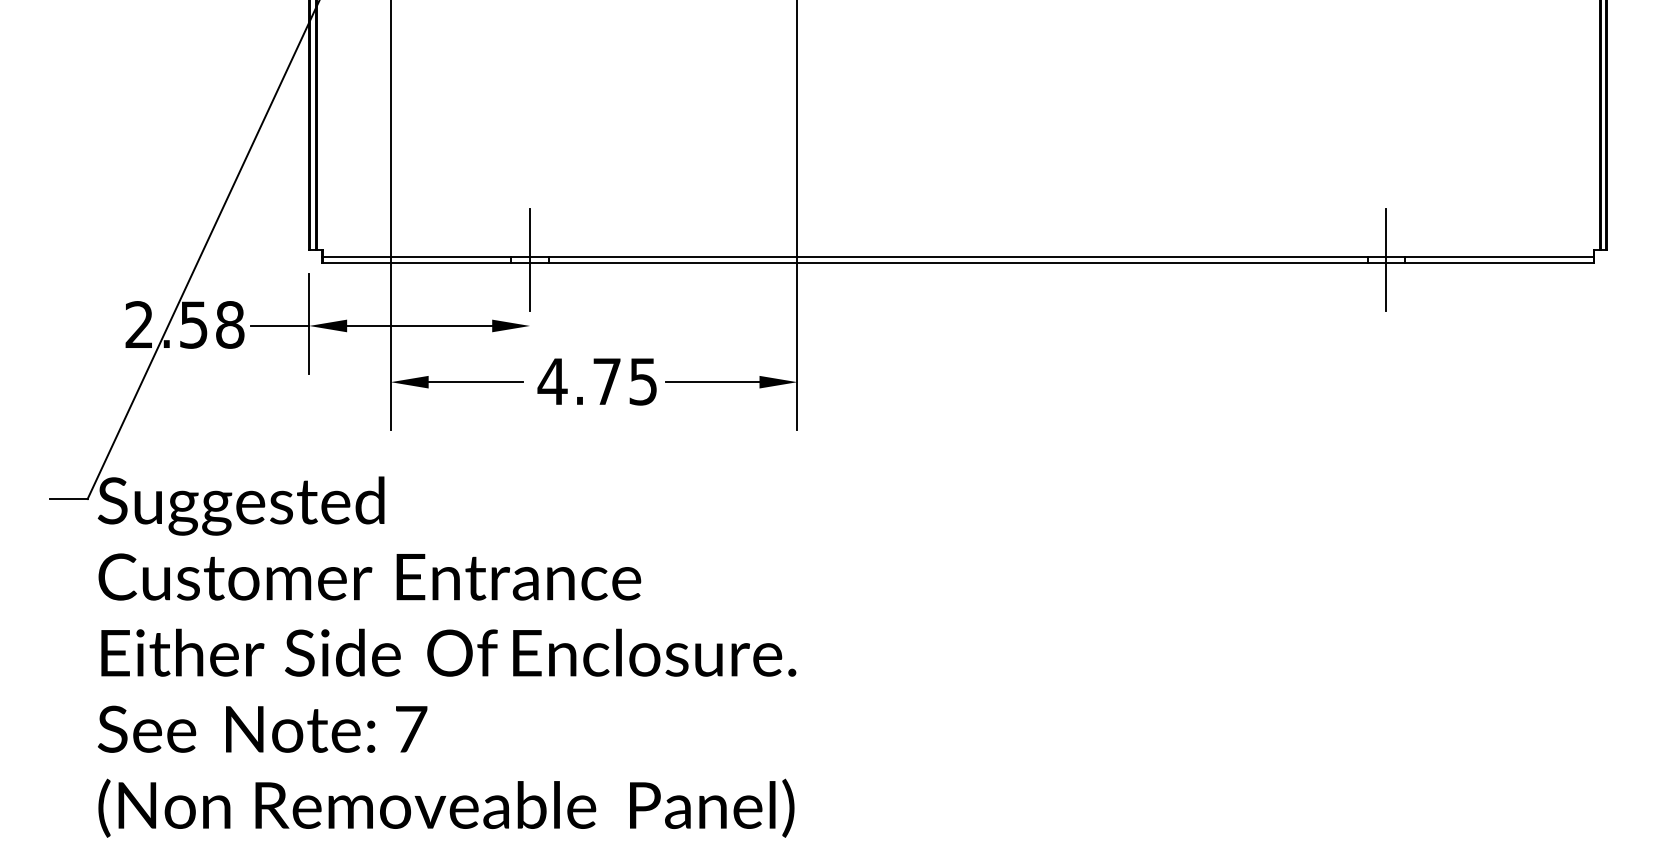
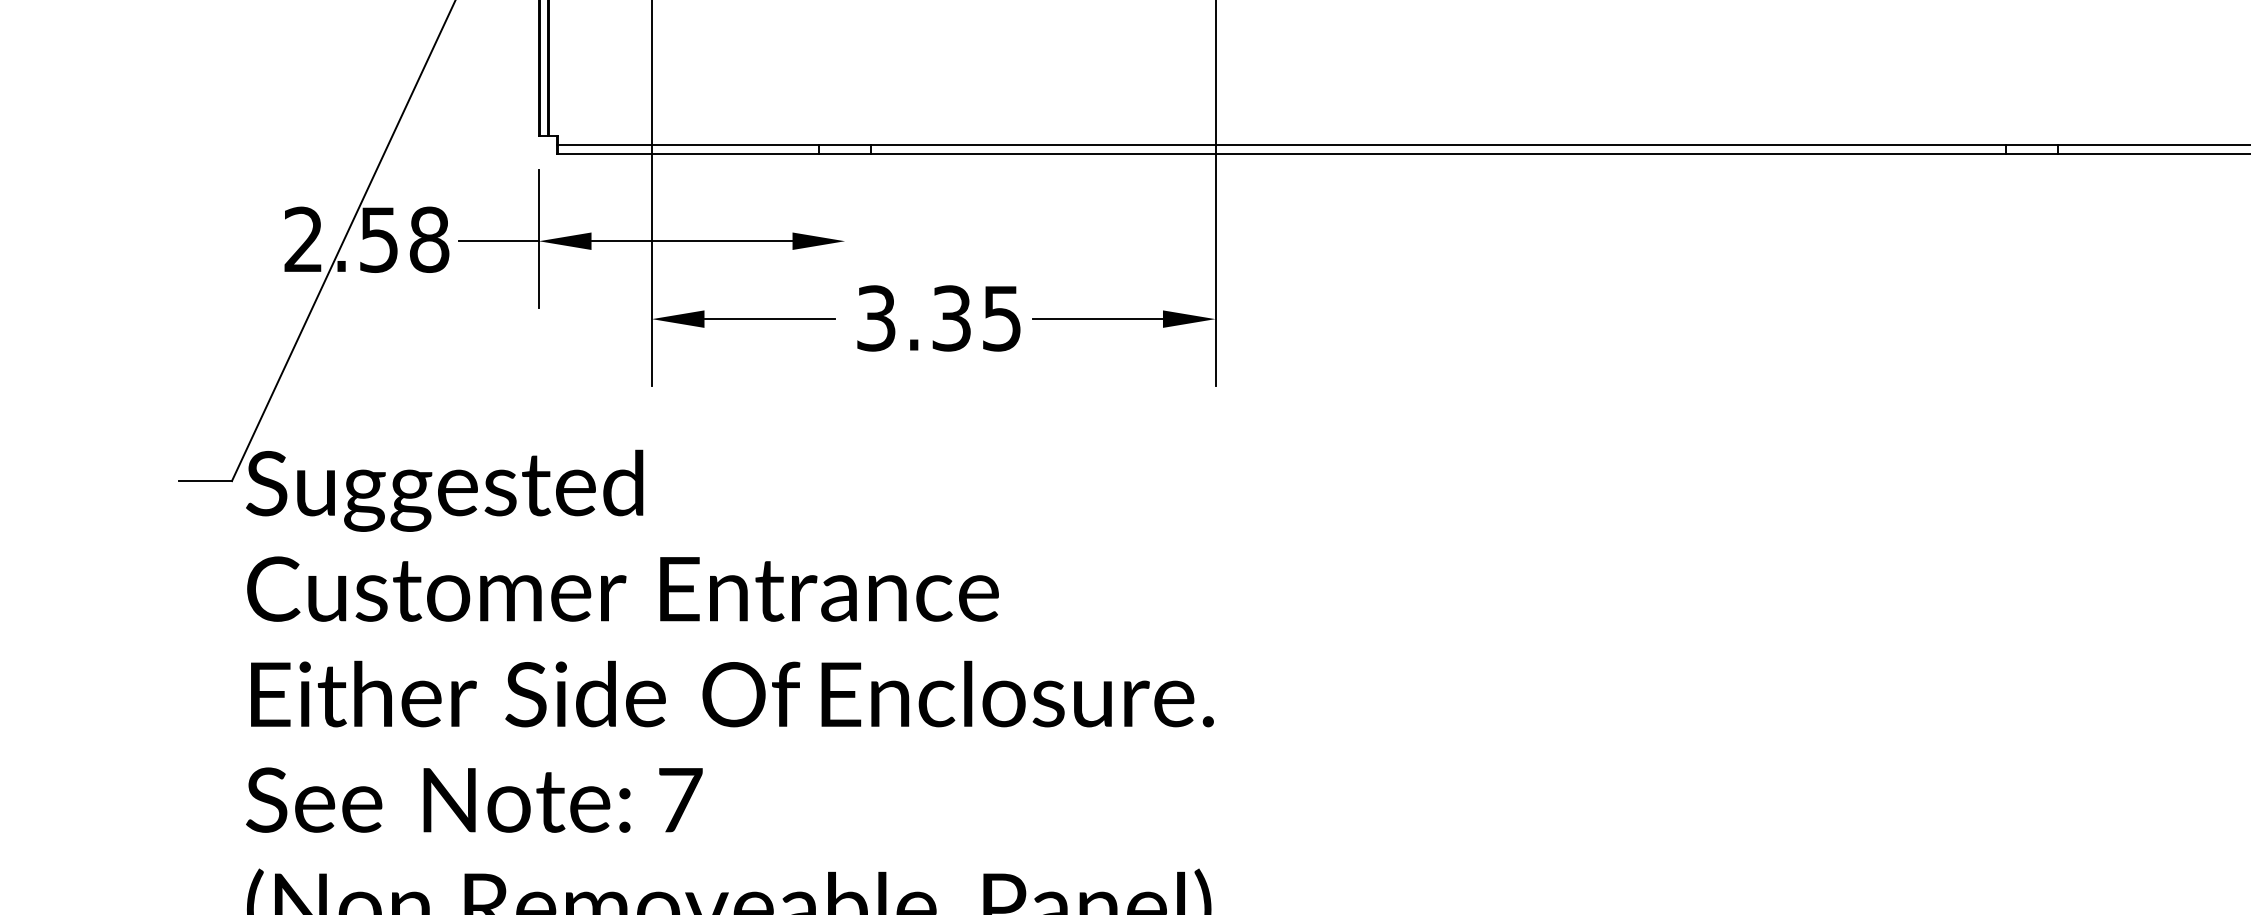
line: (530, 259) -> (845, 149), removed
line: (1386, 259) -> (2031, 149), removed
text: (578, 381) -> (912, 318), 4.75 -> 3.35

